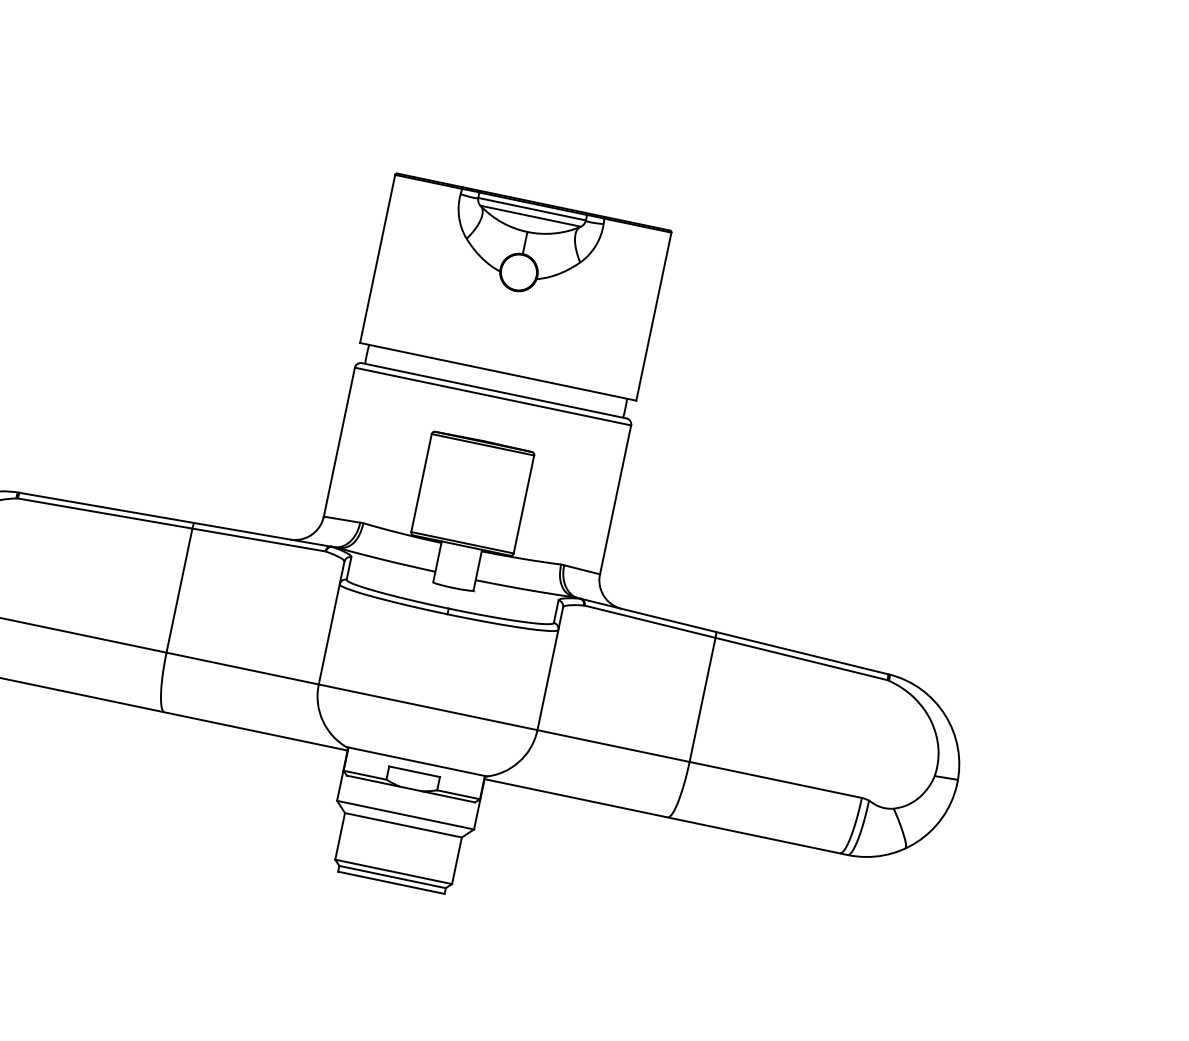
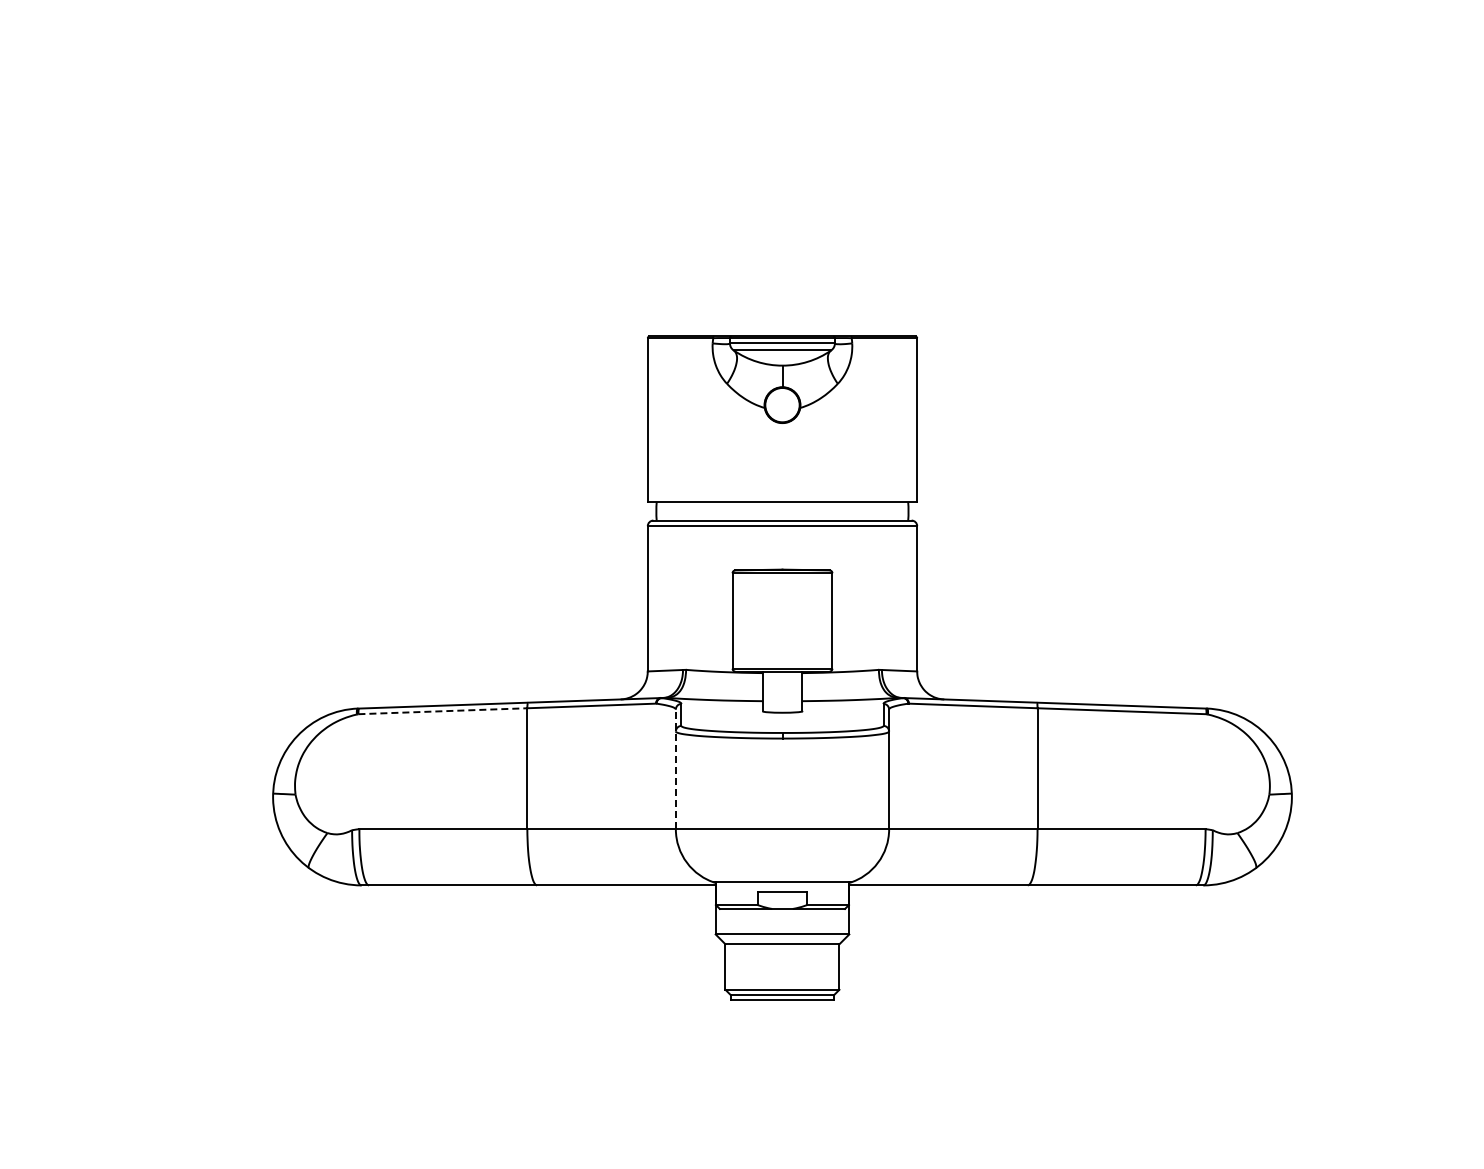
line: (104, 513) -> (442, 711), solid -> dashed
line: (331, 623) -> (675, 769), solid -> dashed

